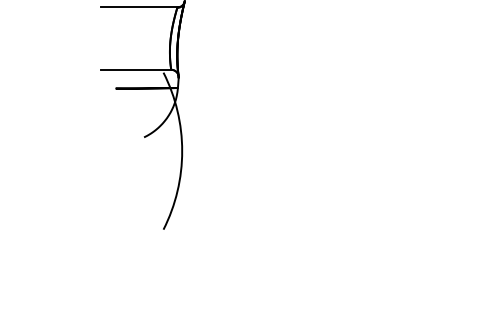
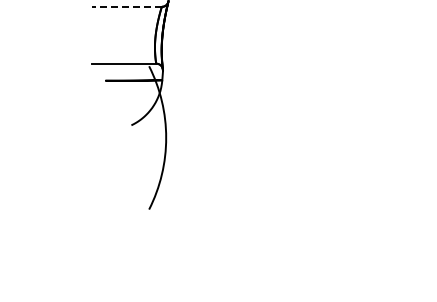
line: (138, 7) -> (126, 6), solid -> dashed

